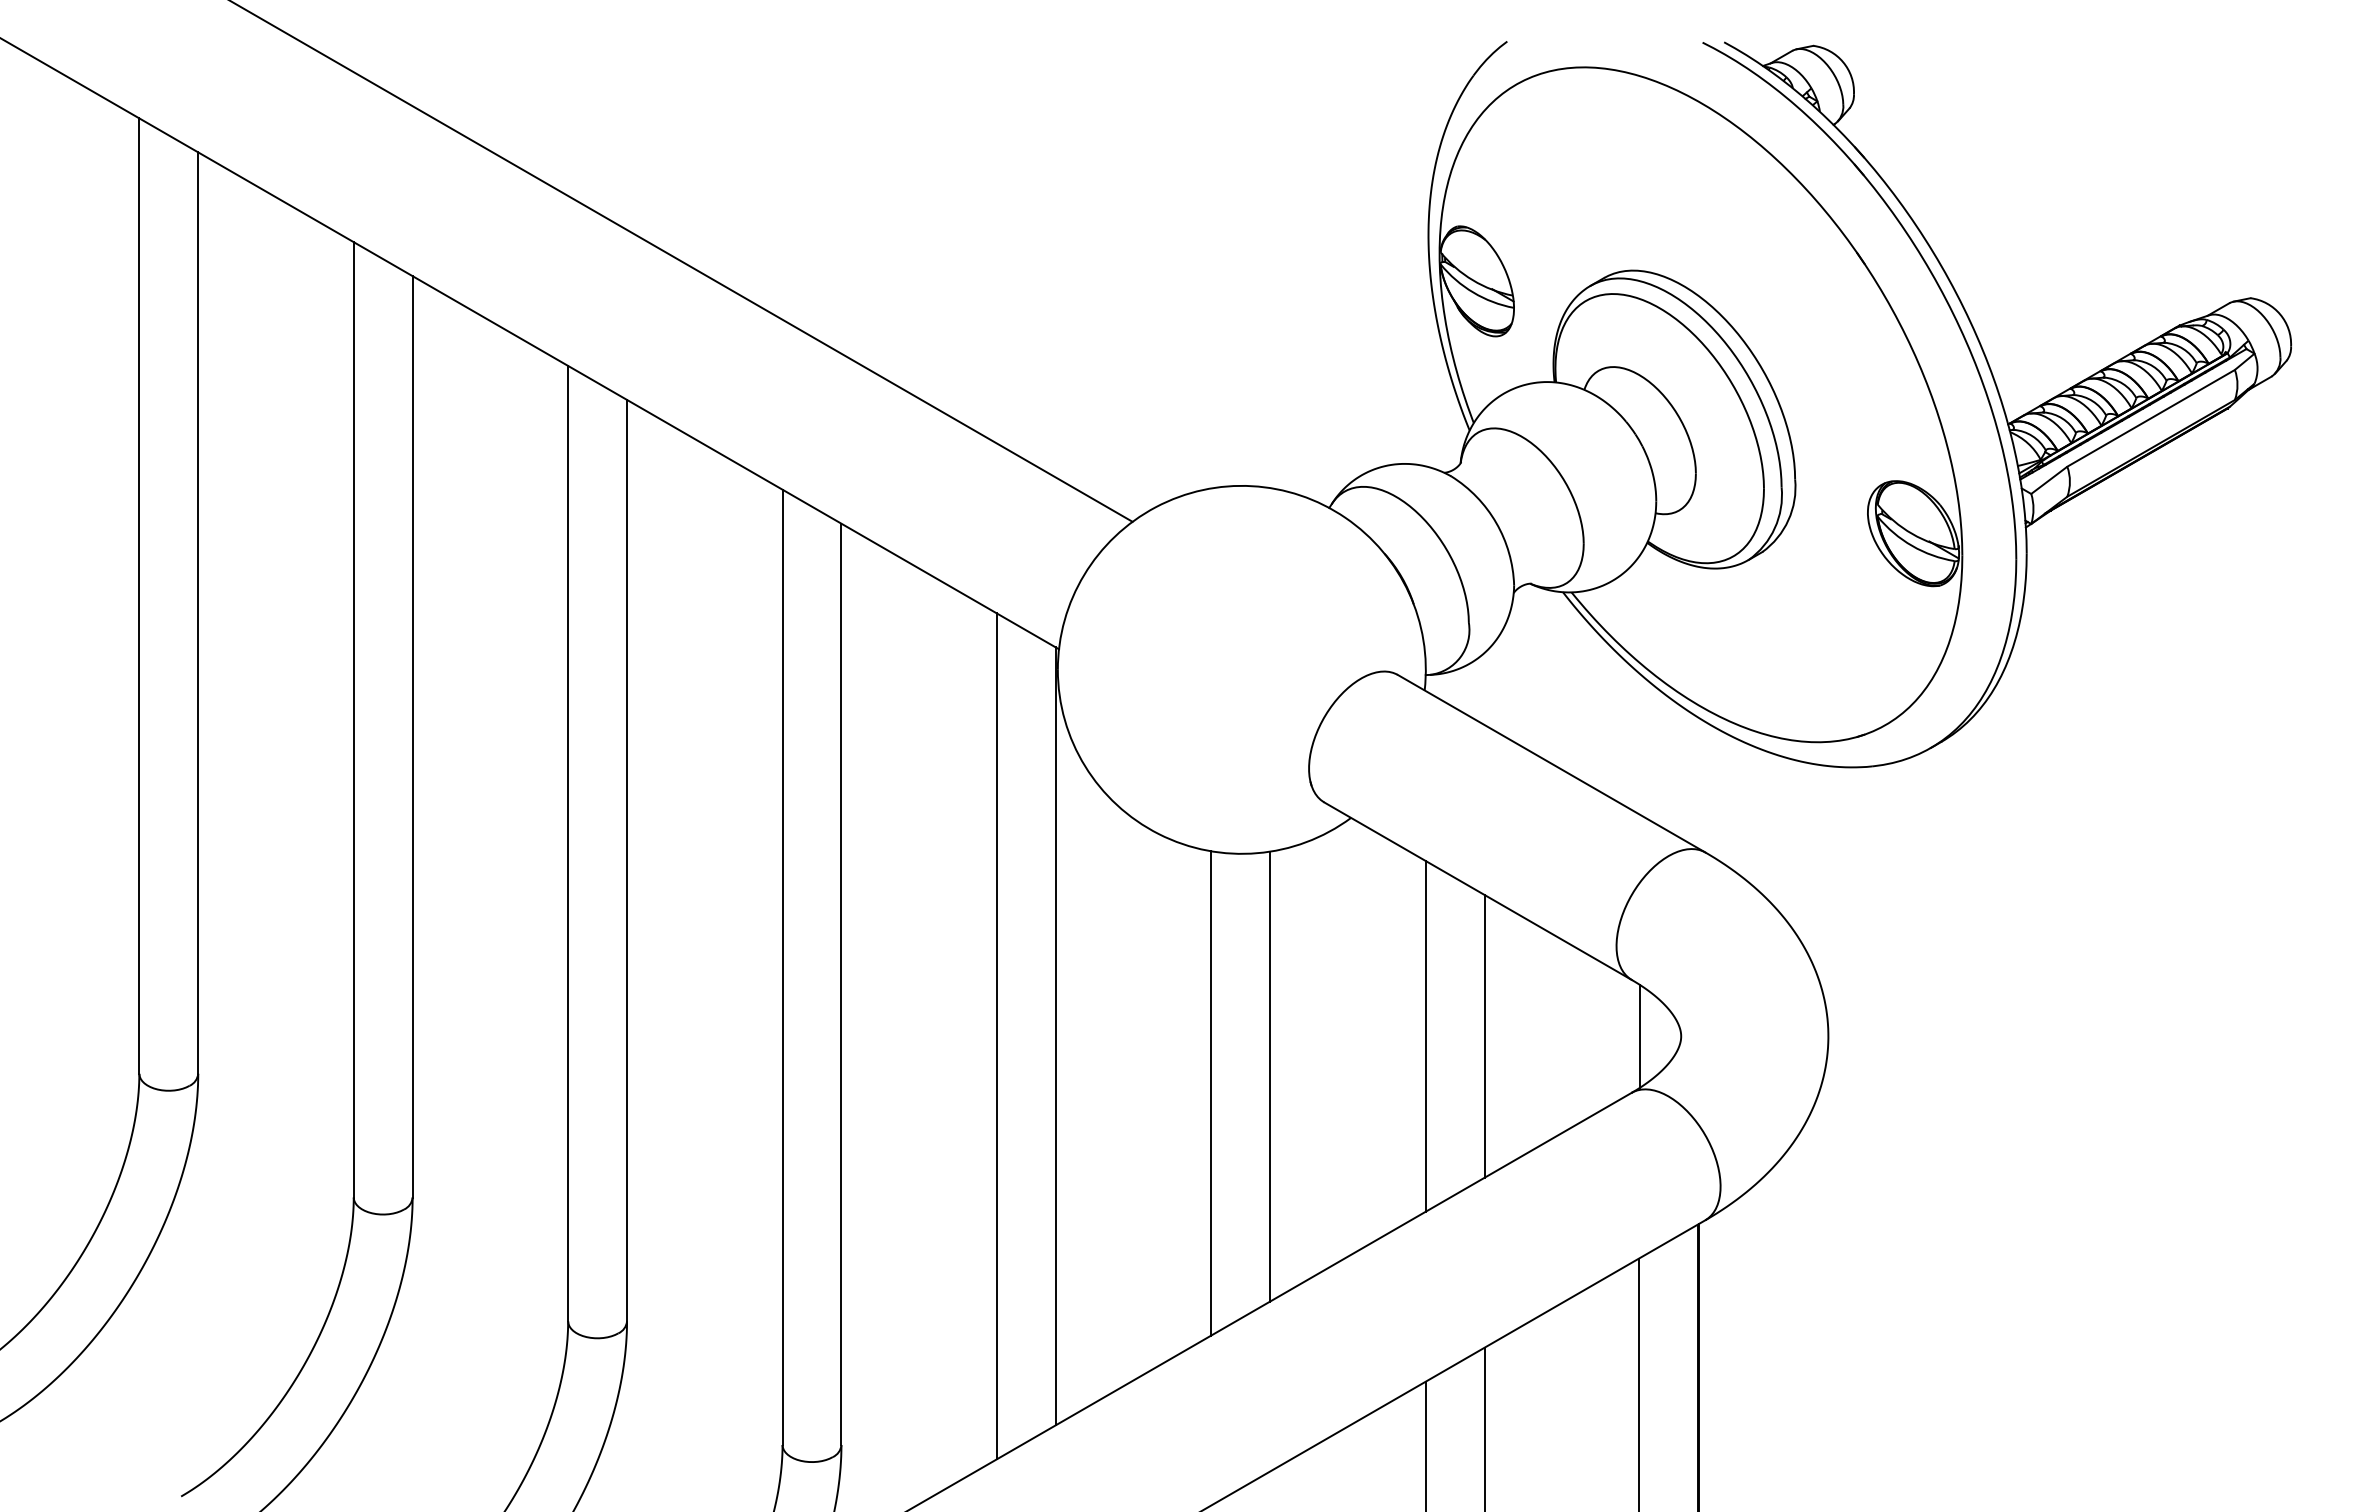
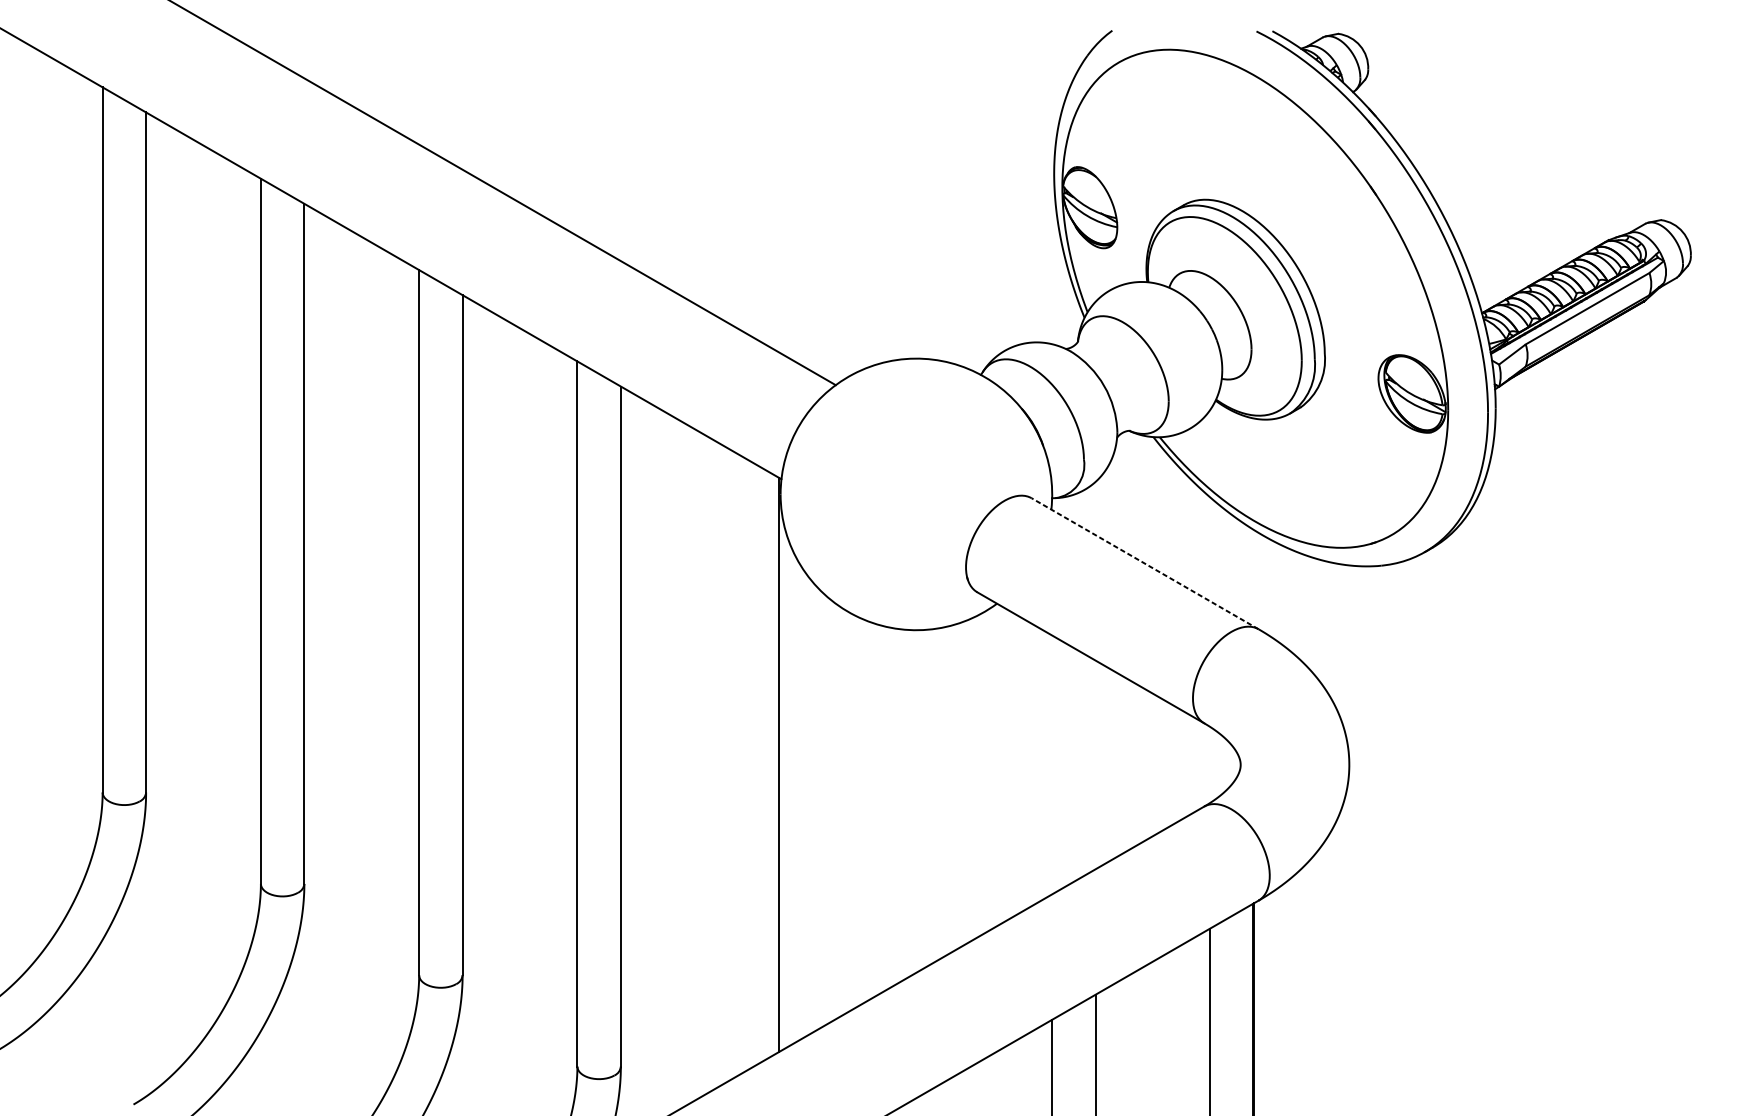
line: (1551, 763) -> (1144, 563), solid -> dashed
line: (996, 1036) -> (735, 765), removed
line: (1425, 1036) -> (1051, 765), removed
line: (1484, 1036) -> (1095, 765), removed
line: (1640, 1036) -> (1210, 765), removed
line: (1270, 1076) -> (937, 794), removed
line: (1211, 1093) -> (894, 807), removed

